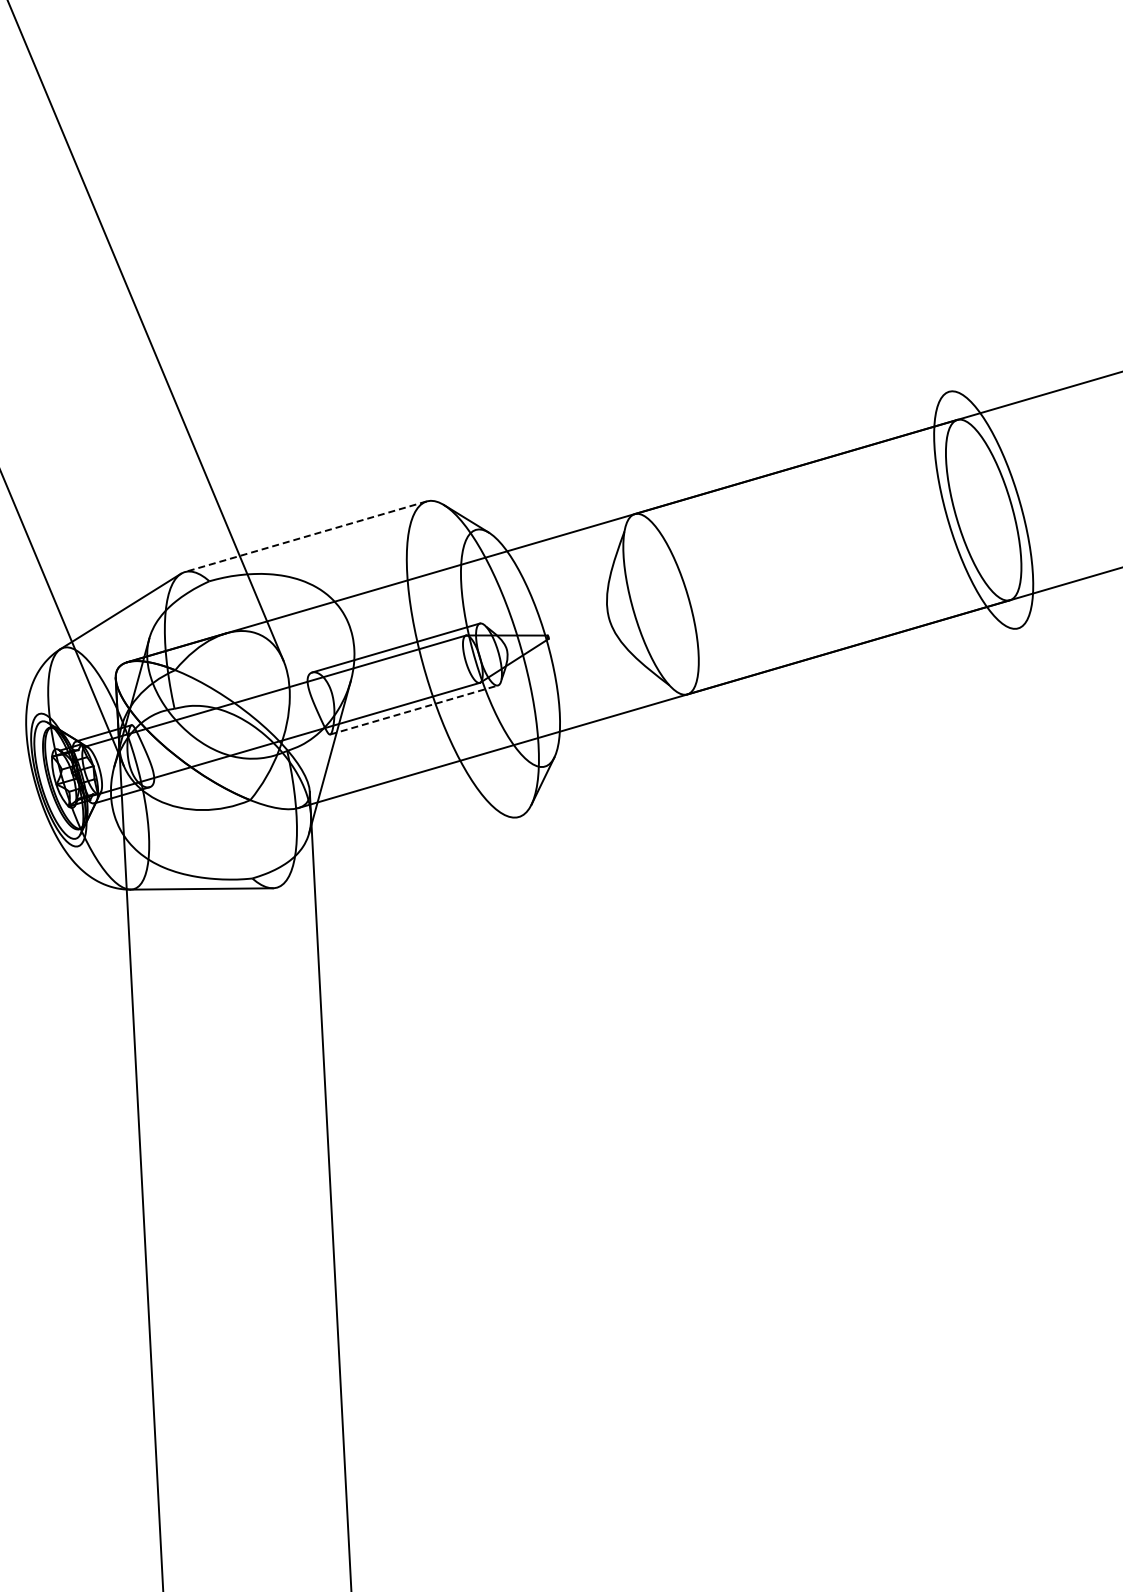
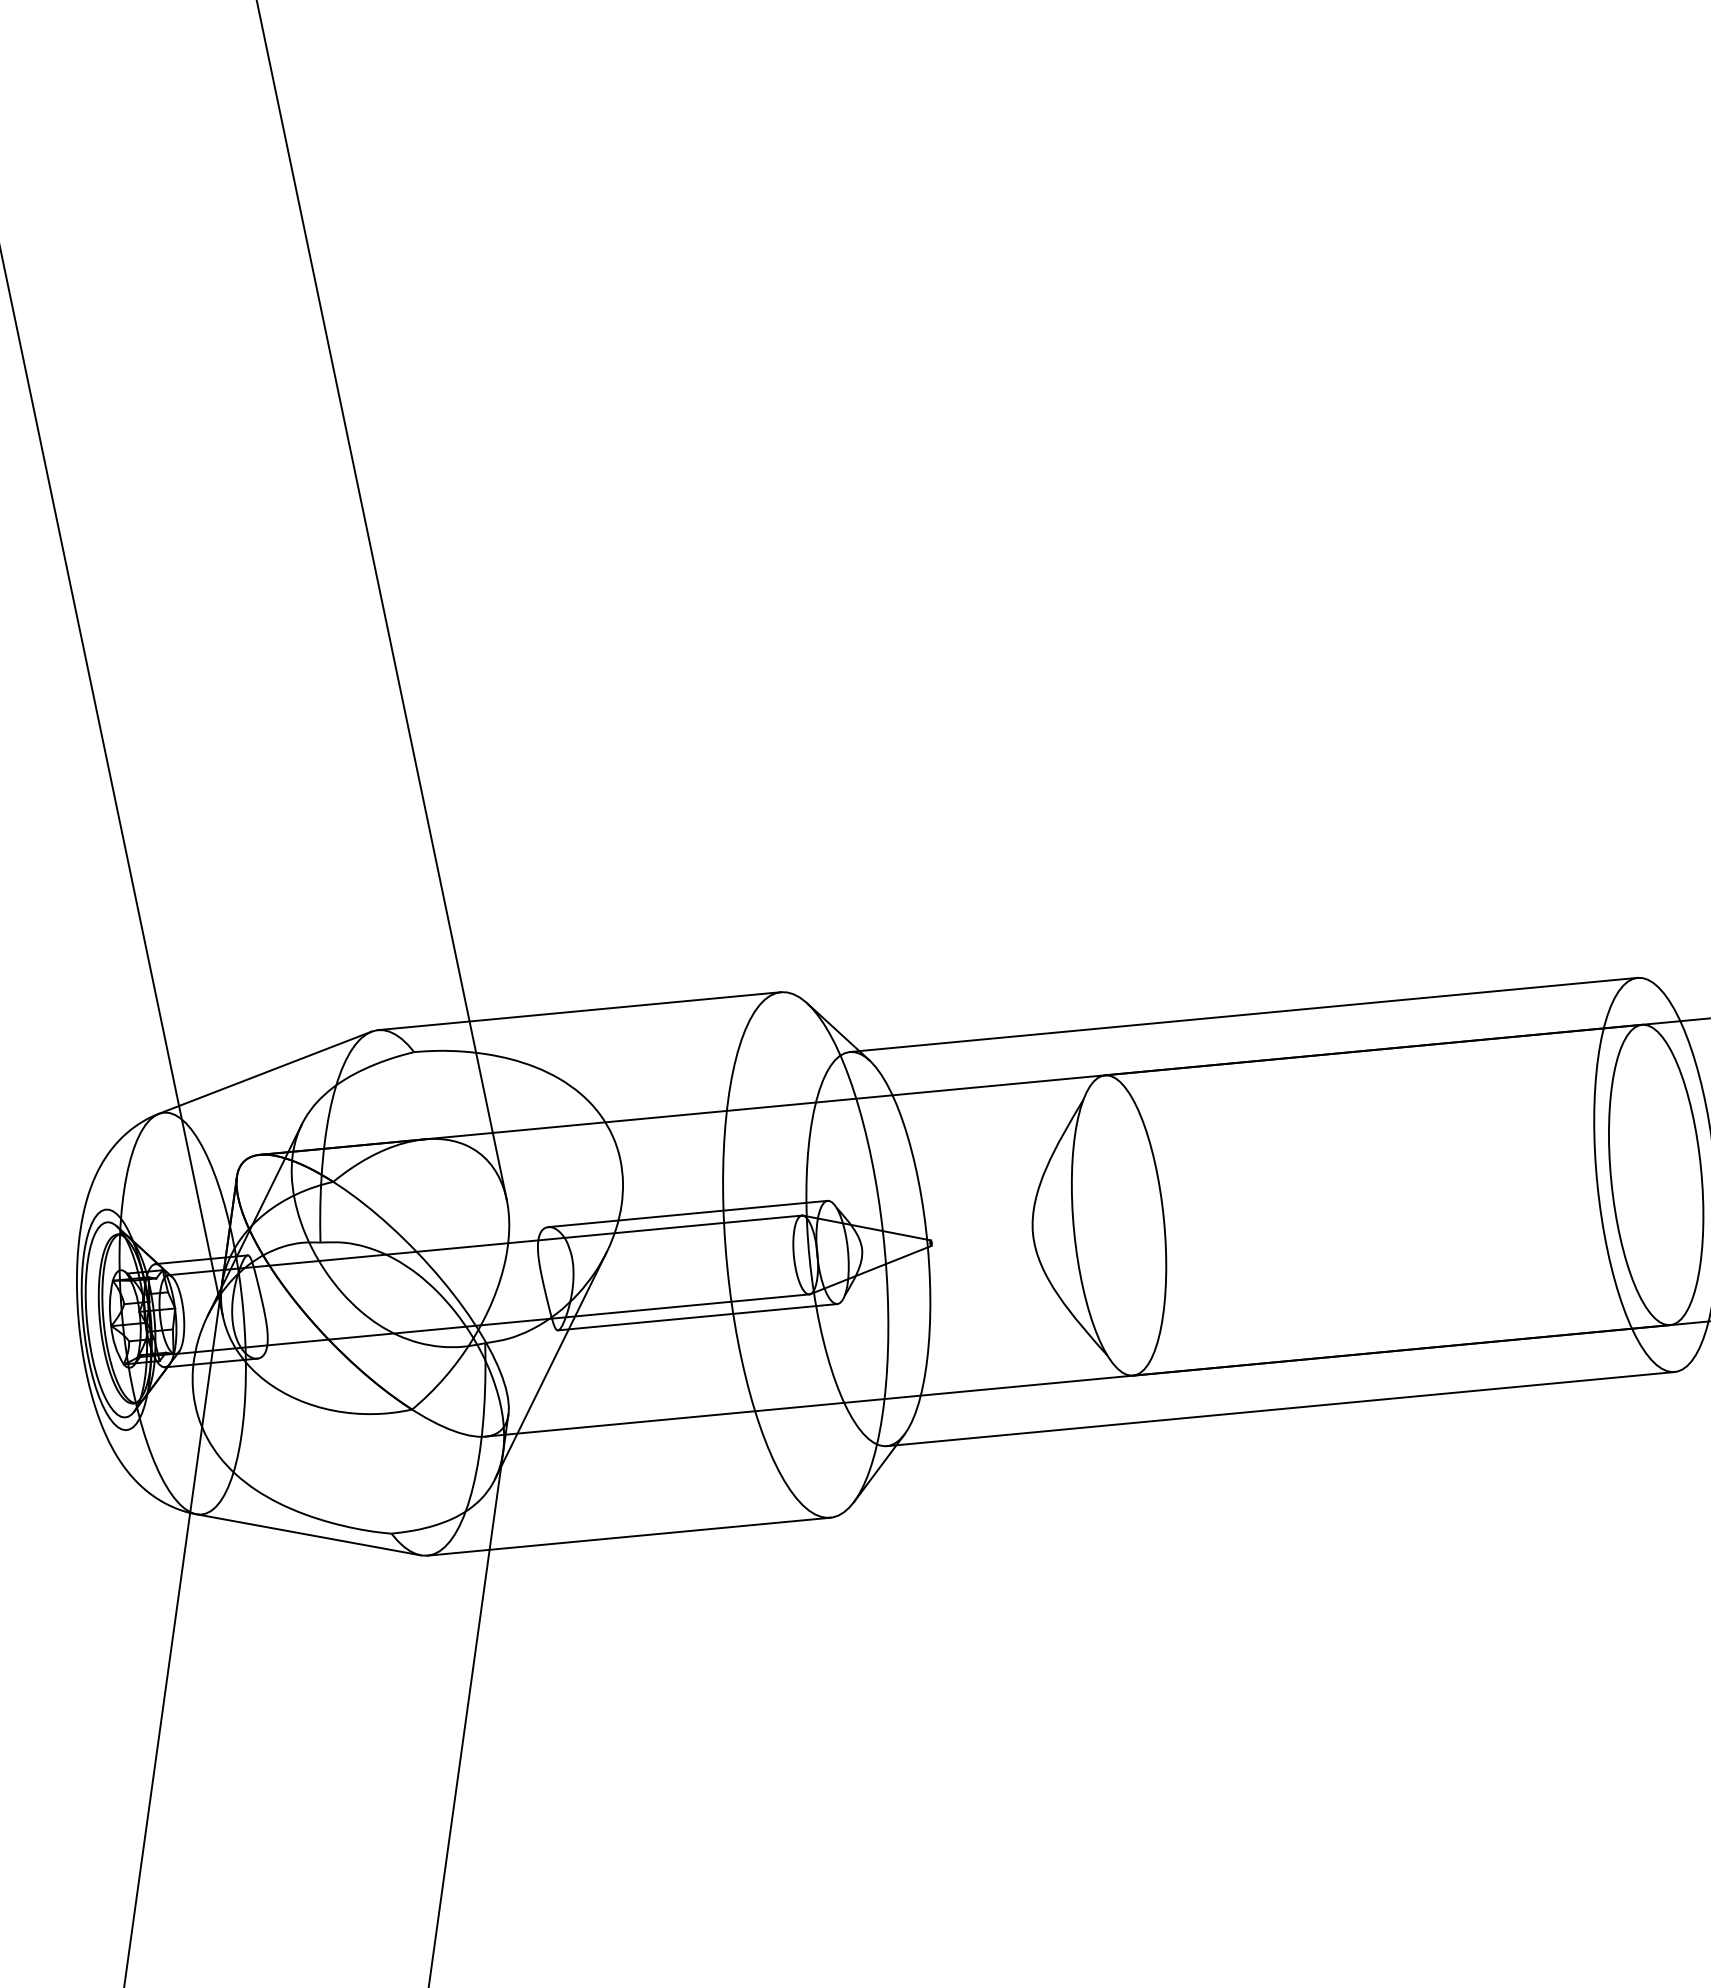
line: (712, 460) -> (1243, 1014), added
line: (305, 536) -> (579, 1010), dashed -> solid
line: (781, 697) -> (1280, 1408), added
line: (414, 709) -> (698, 1316), dashed -> solid
line: (397, 852) -> (628, 1536), added

